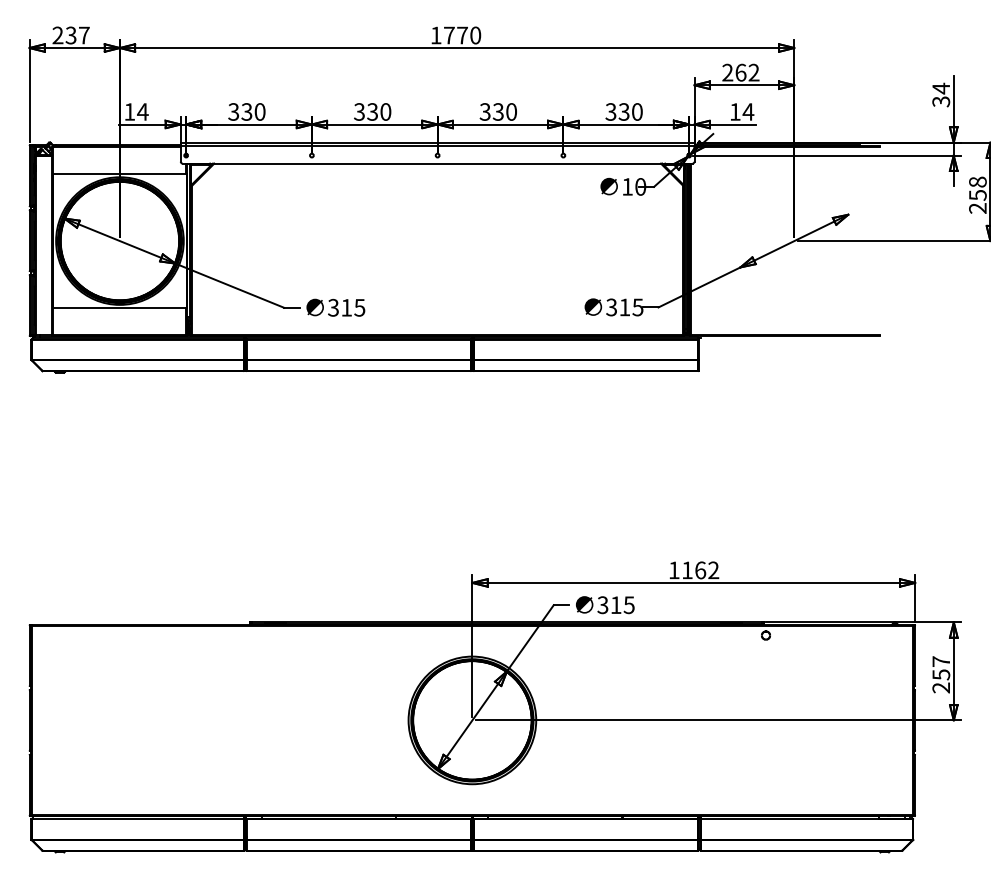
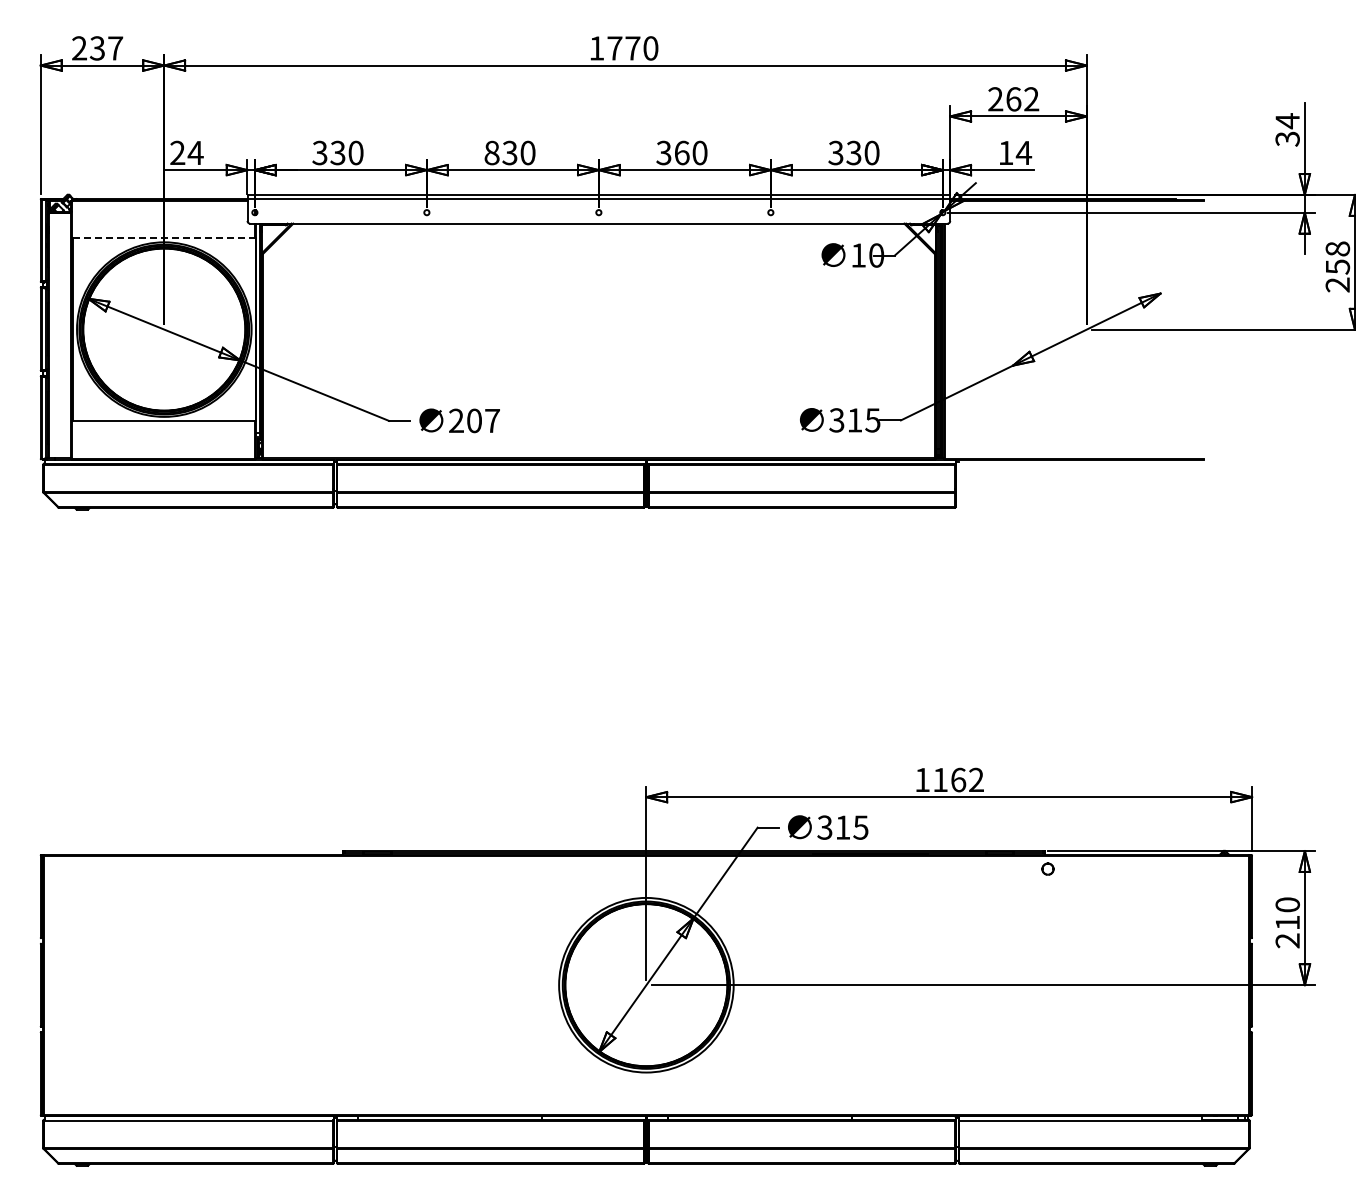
text: (129, 111) -> (177, 152), 14 -> 24
text: (359, 111) -> (491, 152), 330 -> 830
text: (498, 111) -> (681, 152), 330 -> 360
line: (120, 174) -> (164, 238), solid -> dashed
text: (345, 307) -> (473, 420), 315 -> 207
text: (941, 667) -> (1287, 913), 257 -> 210

